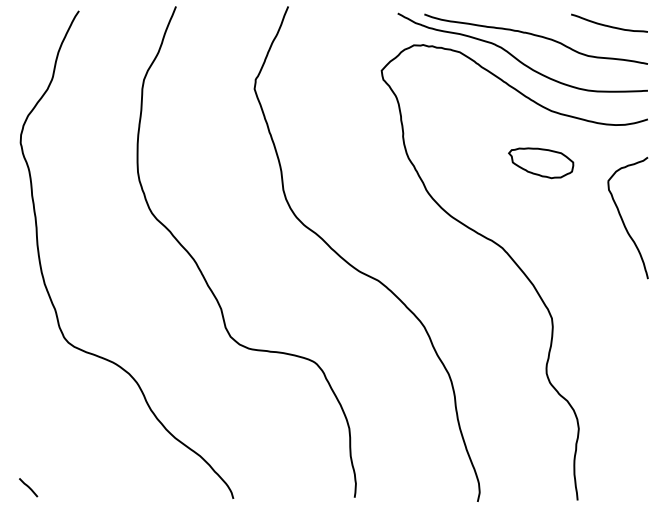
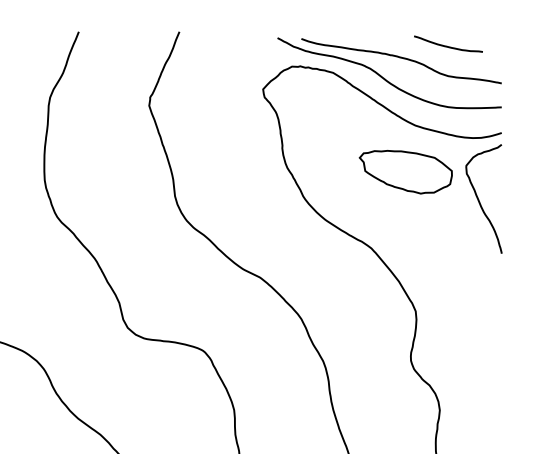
curve: (609, 25) -> (448, 46), moved
part: (541, 163) -> (406, 172), size x1.6
curve: (622, 217) -> (478, 198), moved

